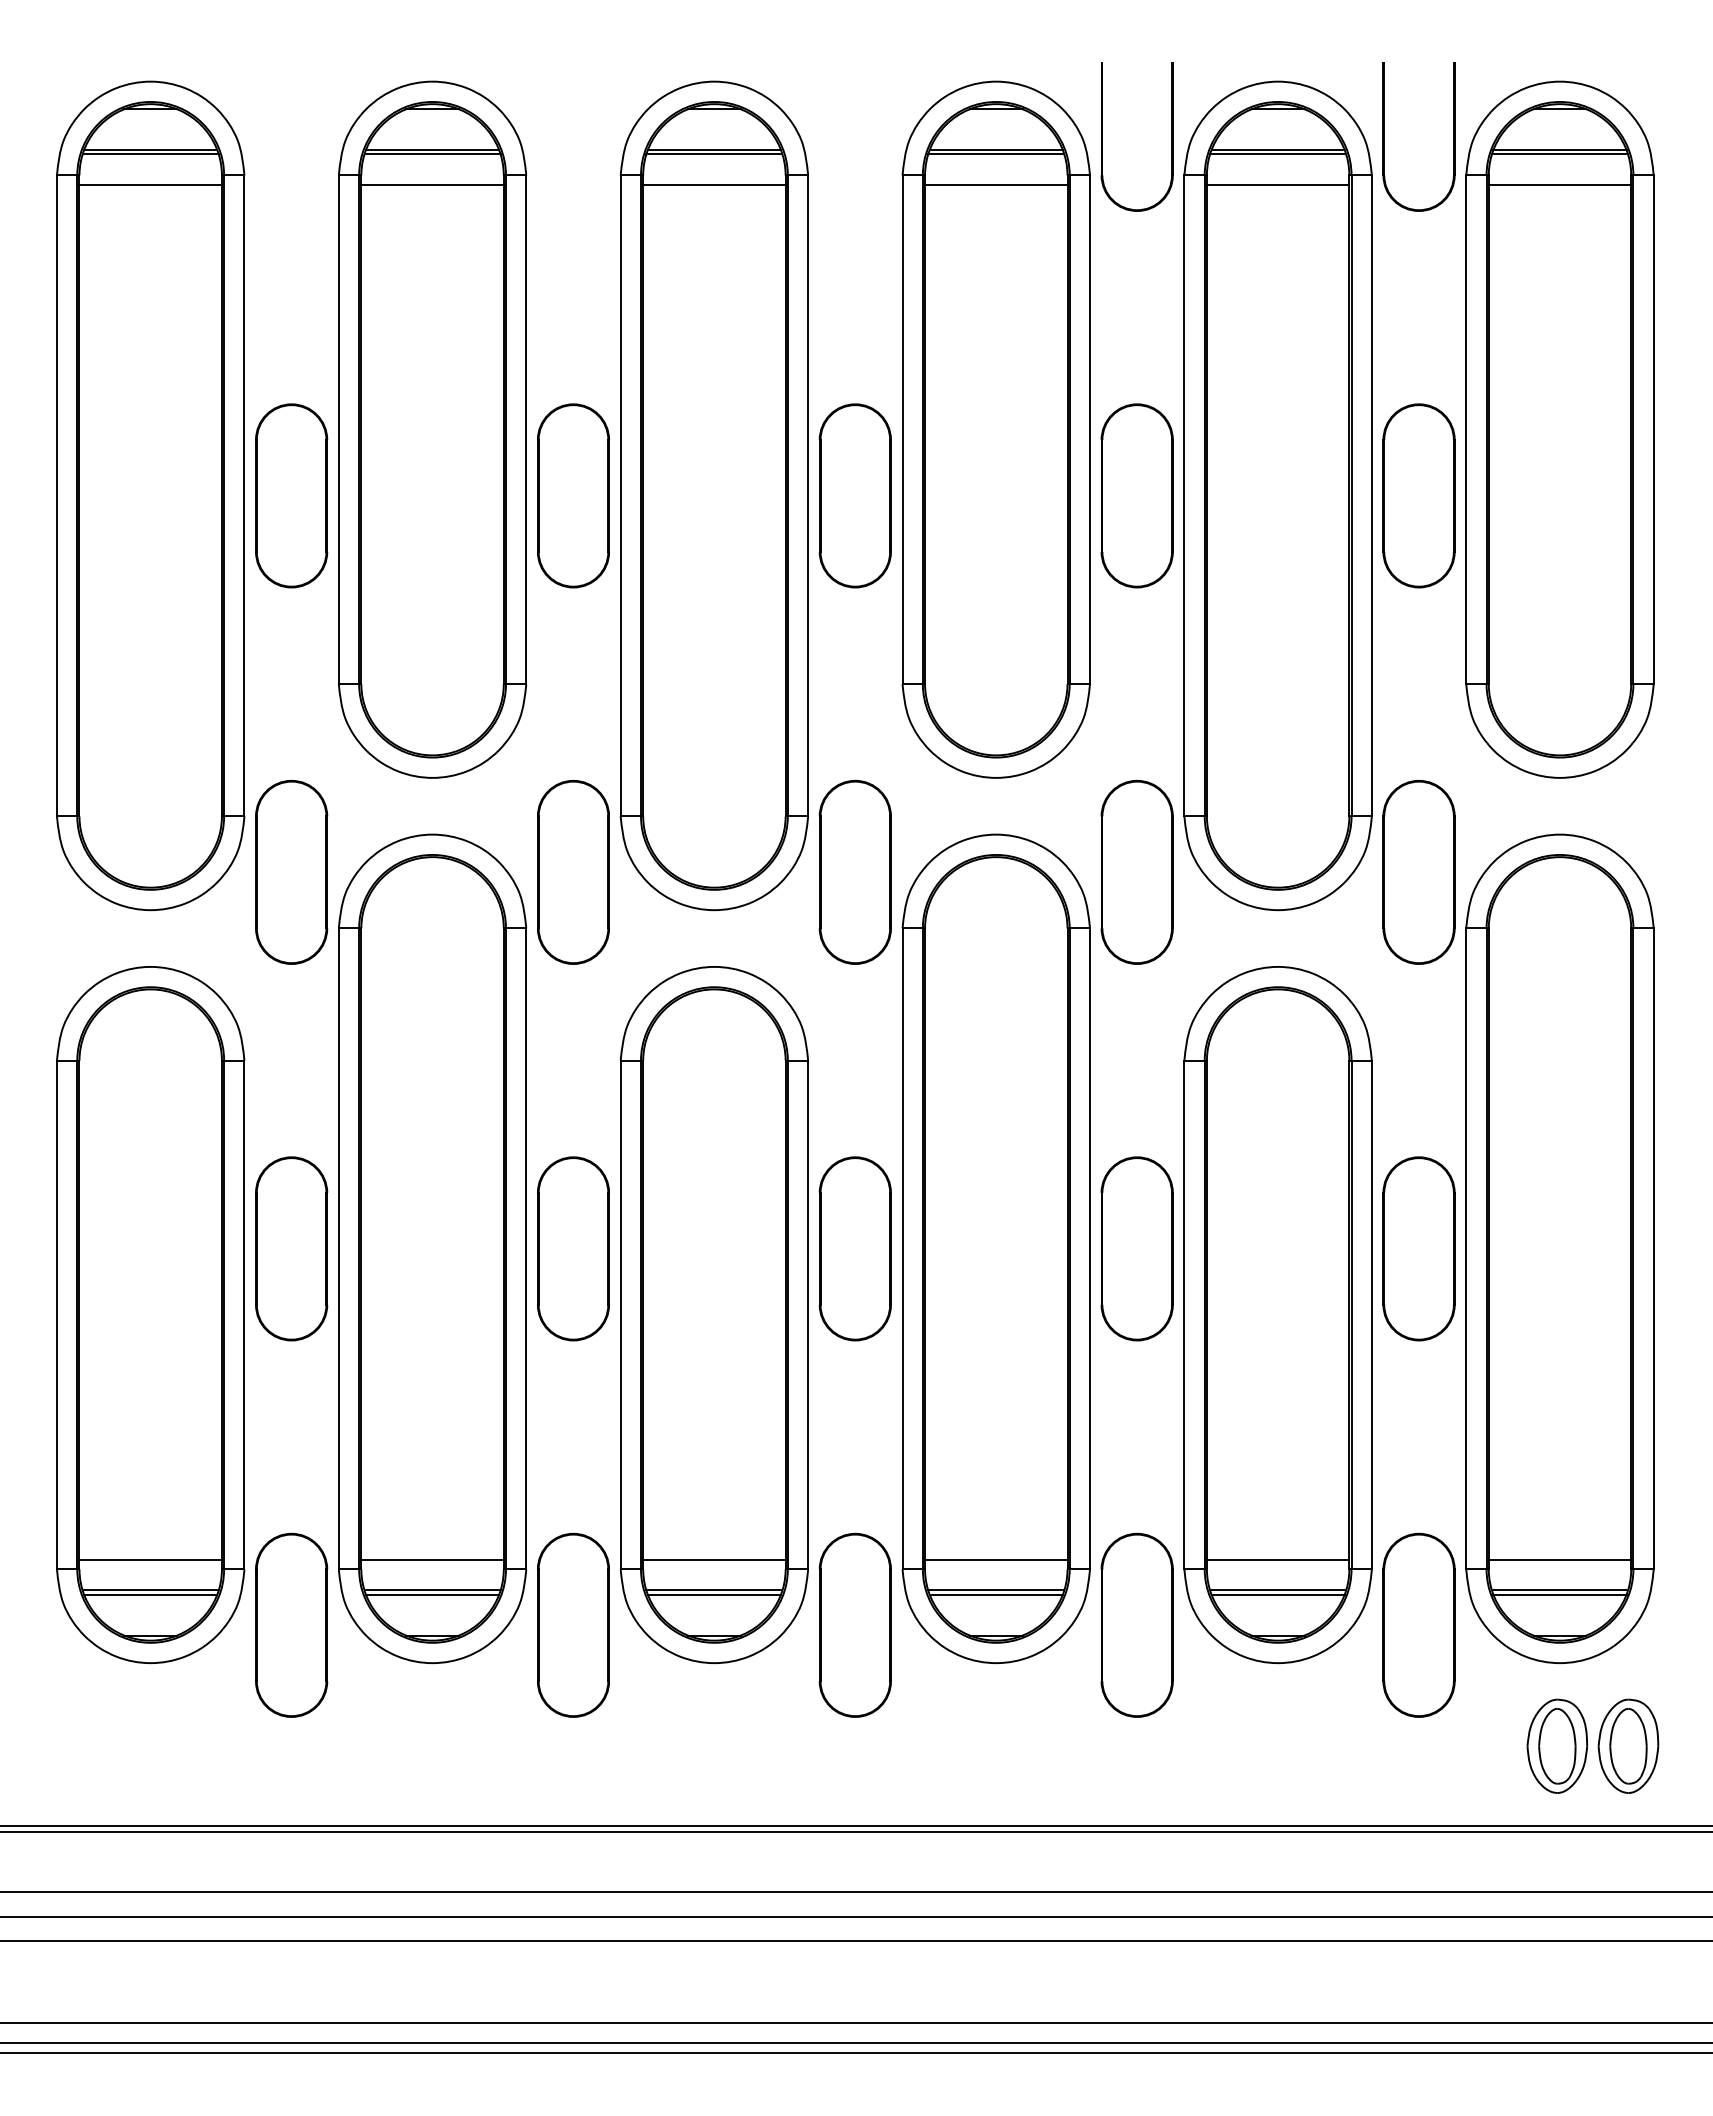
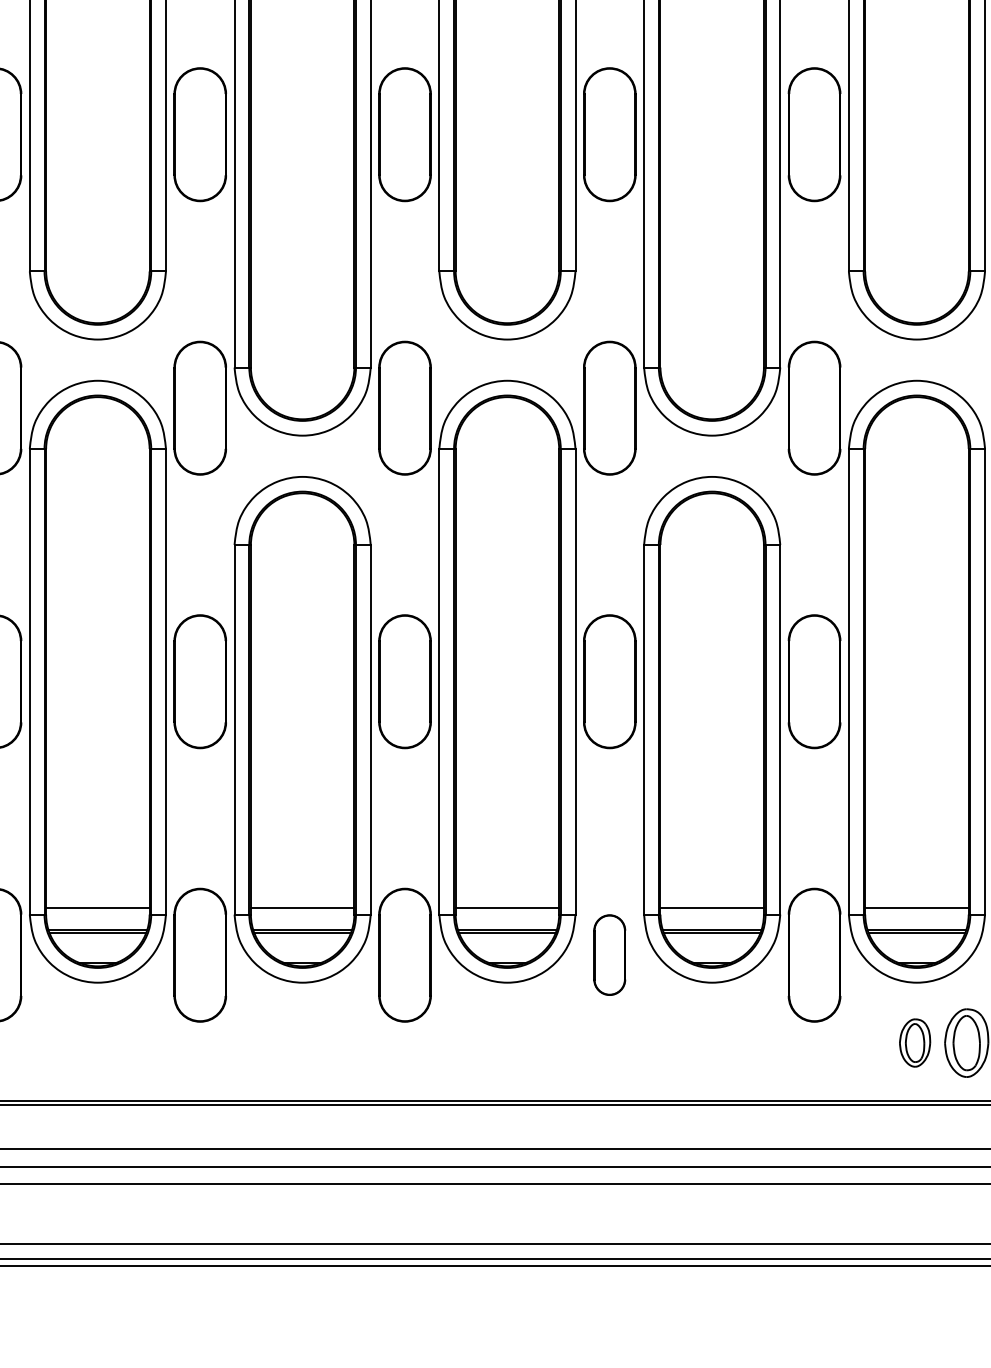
part: (1136, 1624) -> (609, 954), size x0.6
part: (1557, 1745) -> (915, 1042), size x0.7

